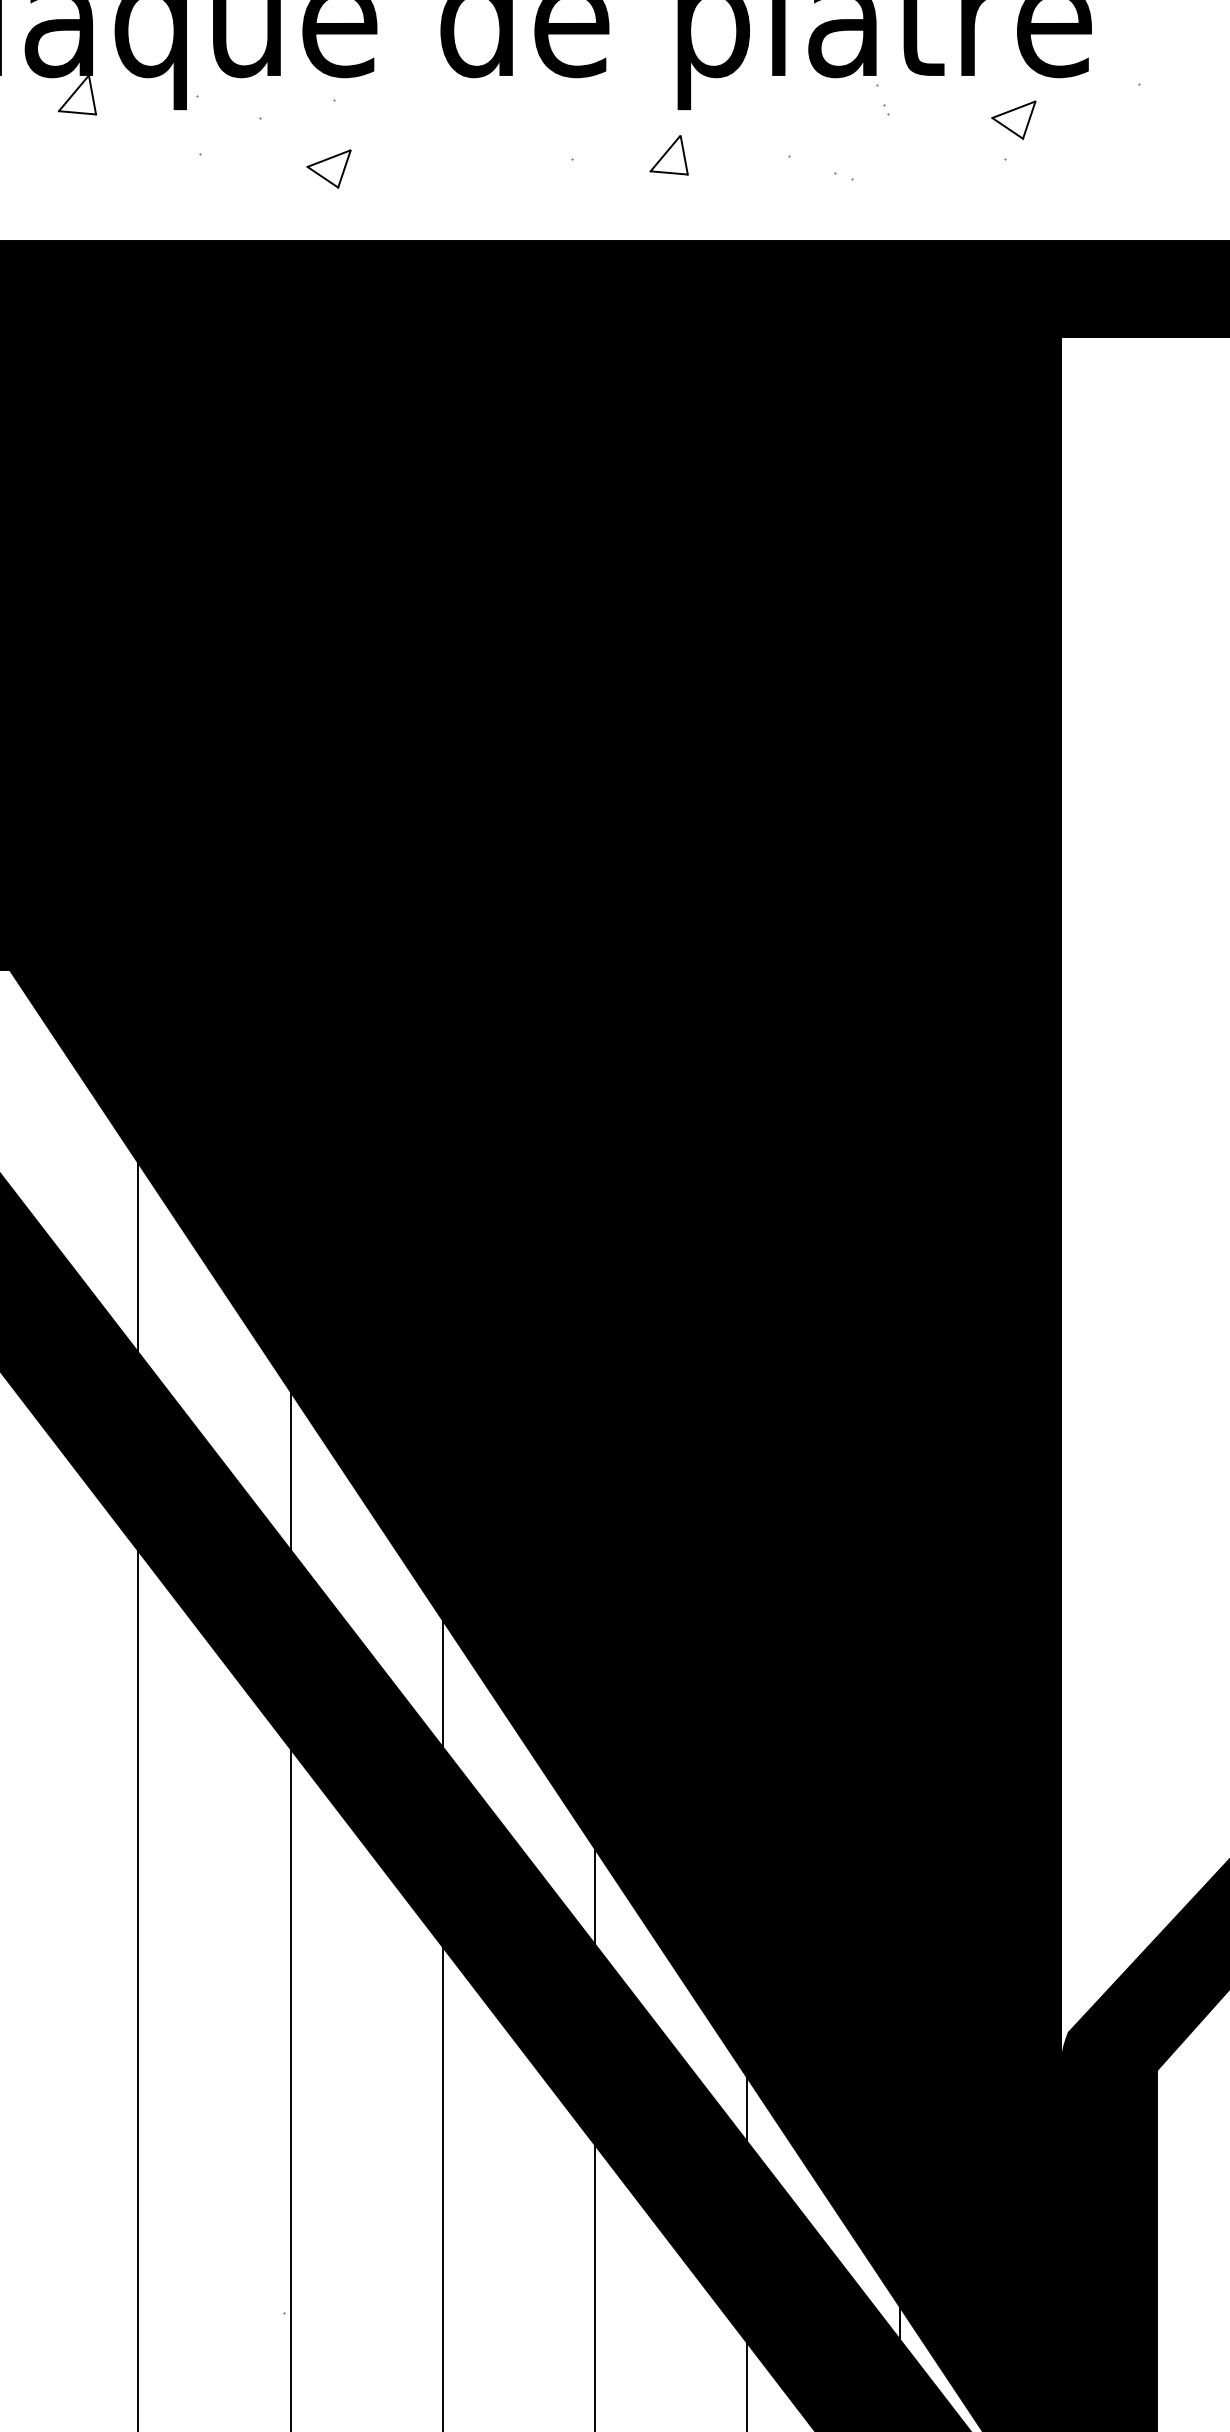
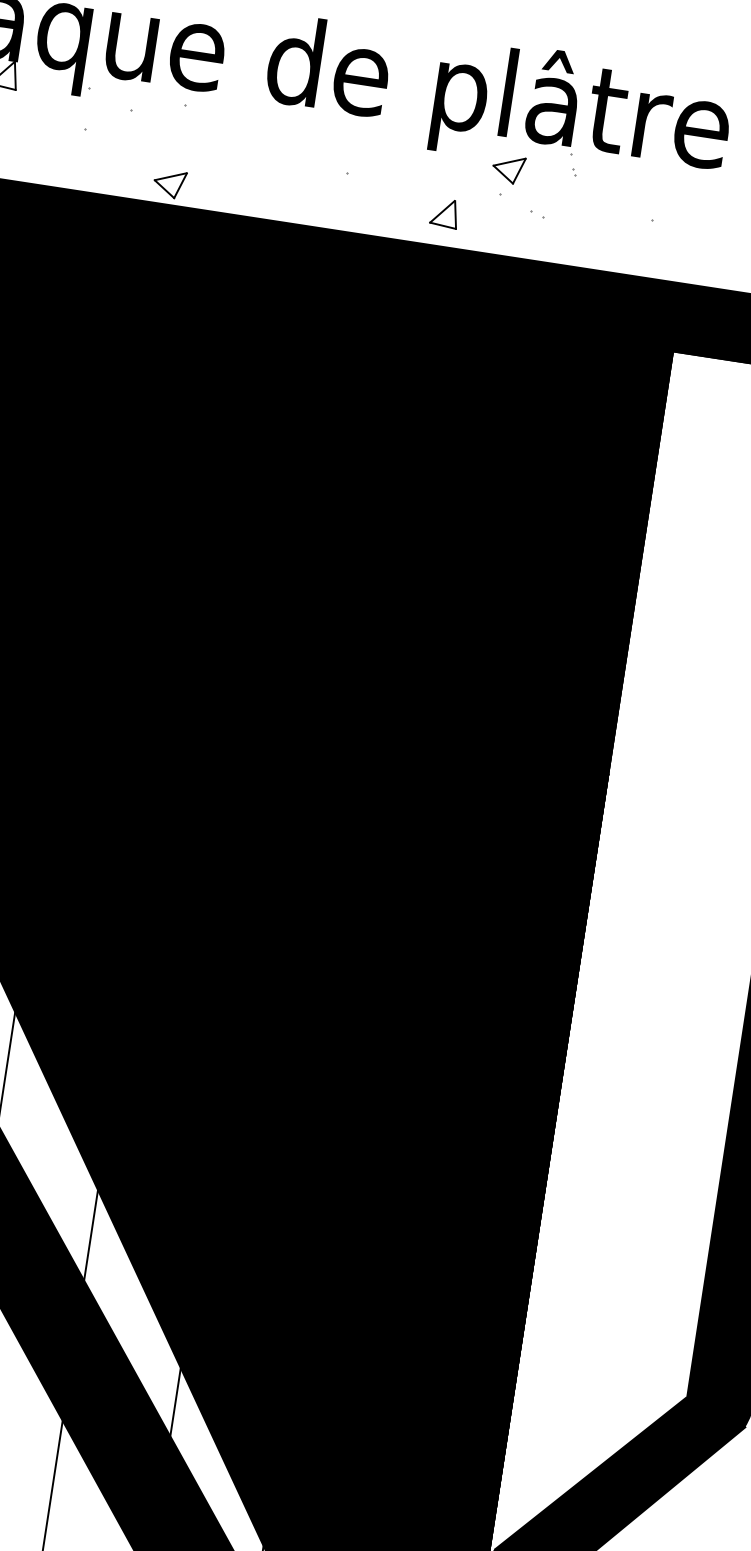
part: (1013, 119) -> (508, 168), moved
part: (668, 155) -> (444, 213), moved
part: (328, 168) -> (169, 183), moved

